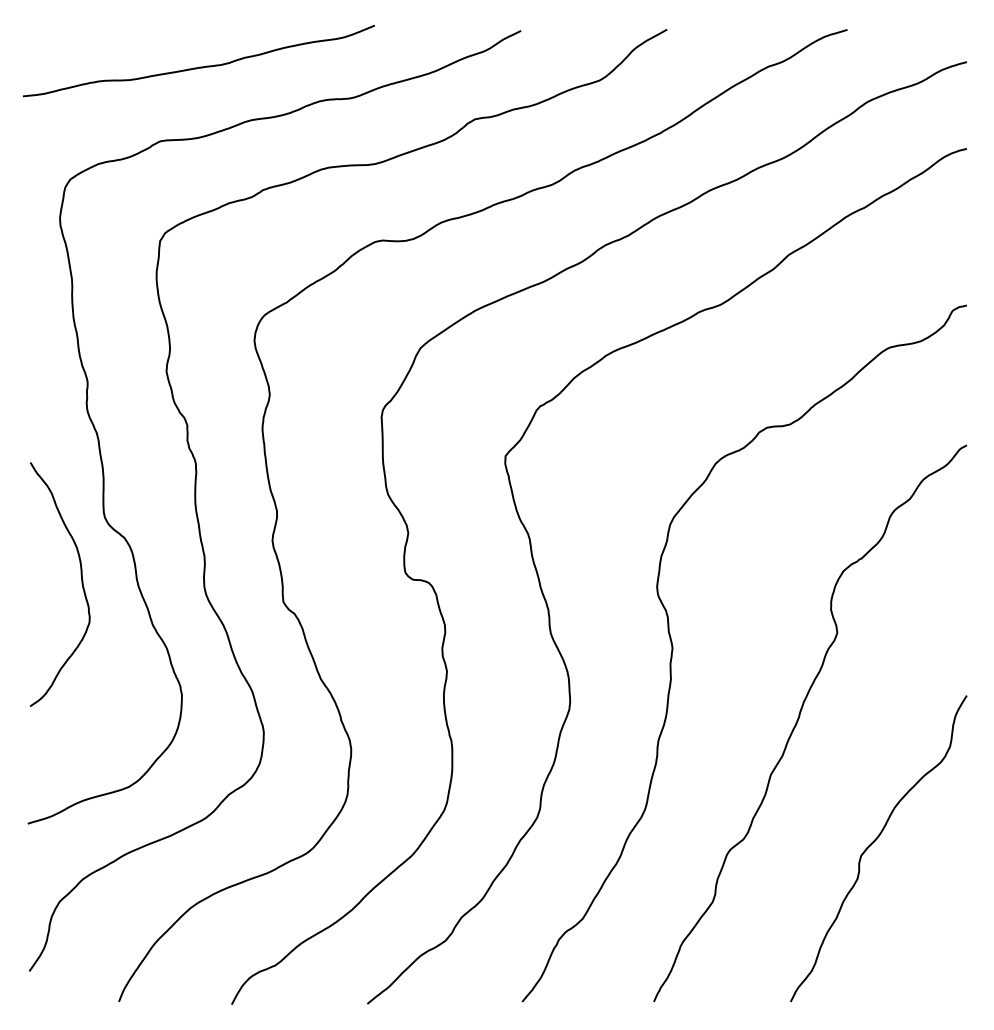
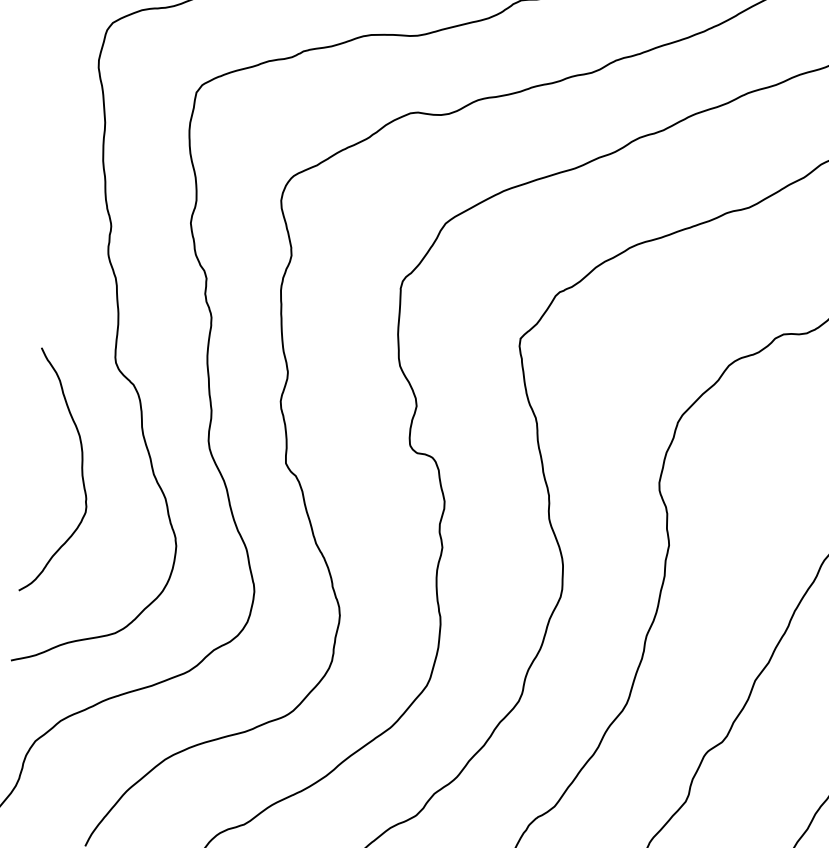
curve: (81, 584) -> (81, 473), moved

